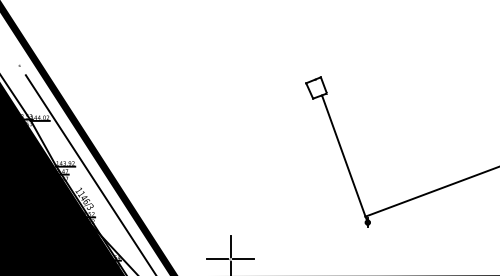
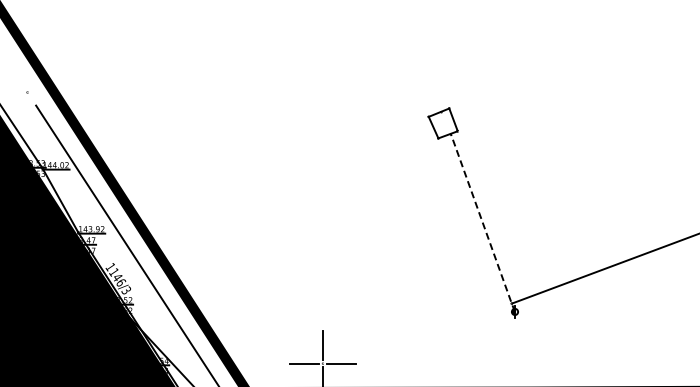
line: (344, 159) -> (482, 223), solid -> dashed

